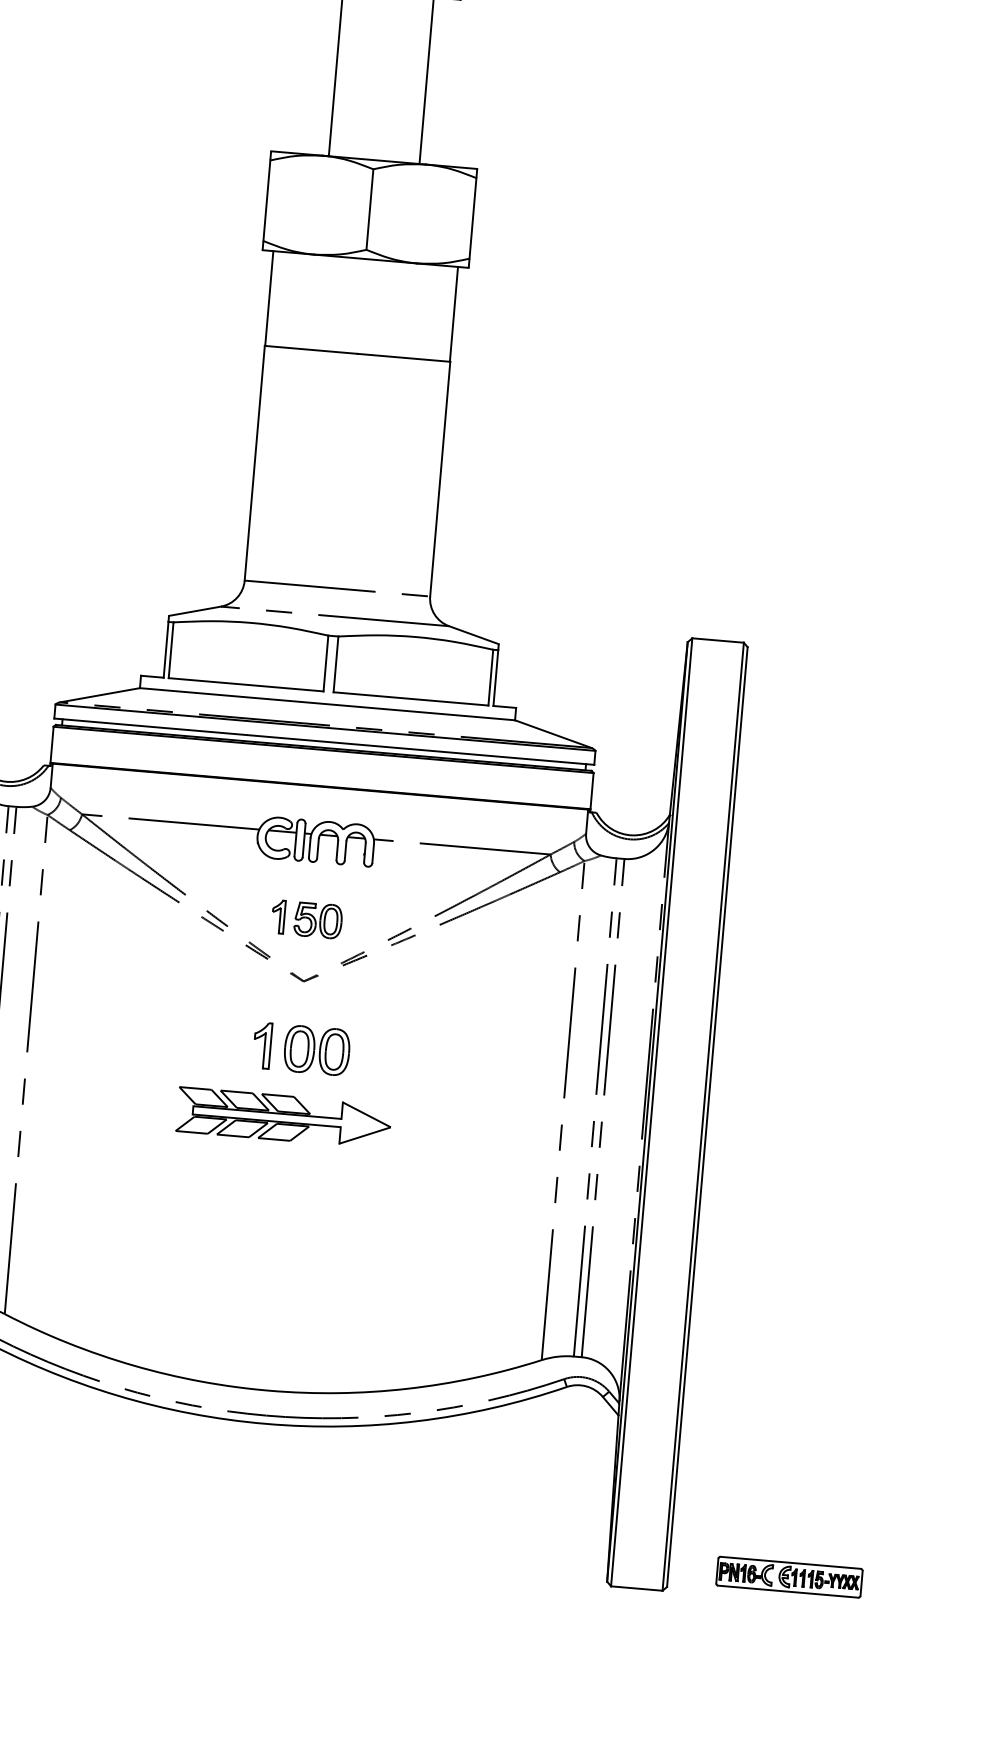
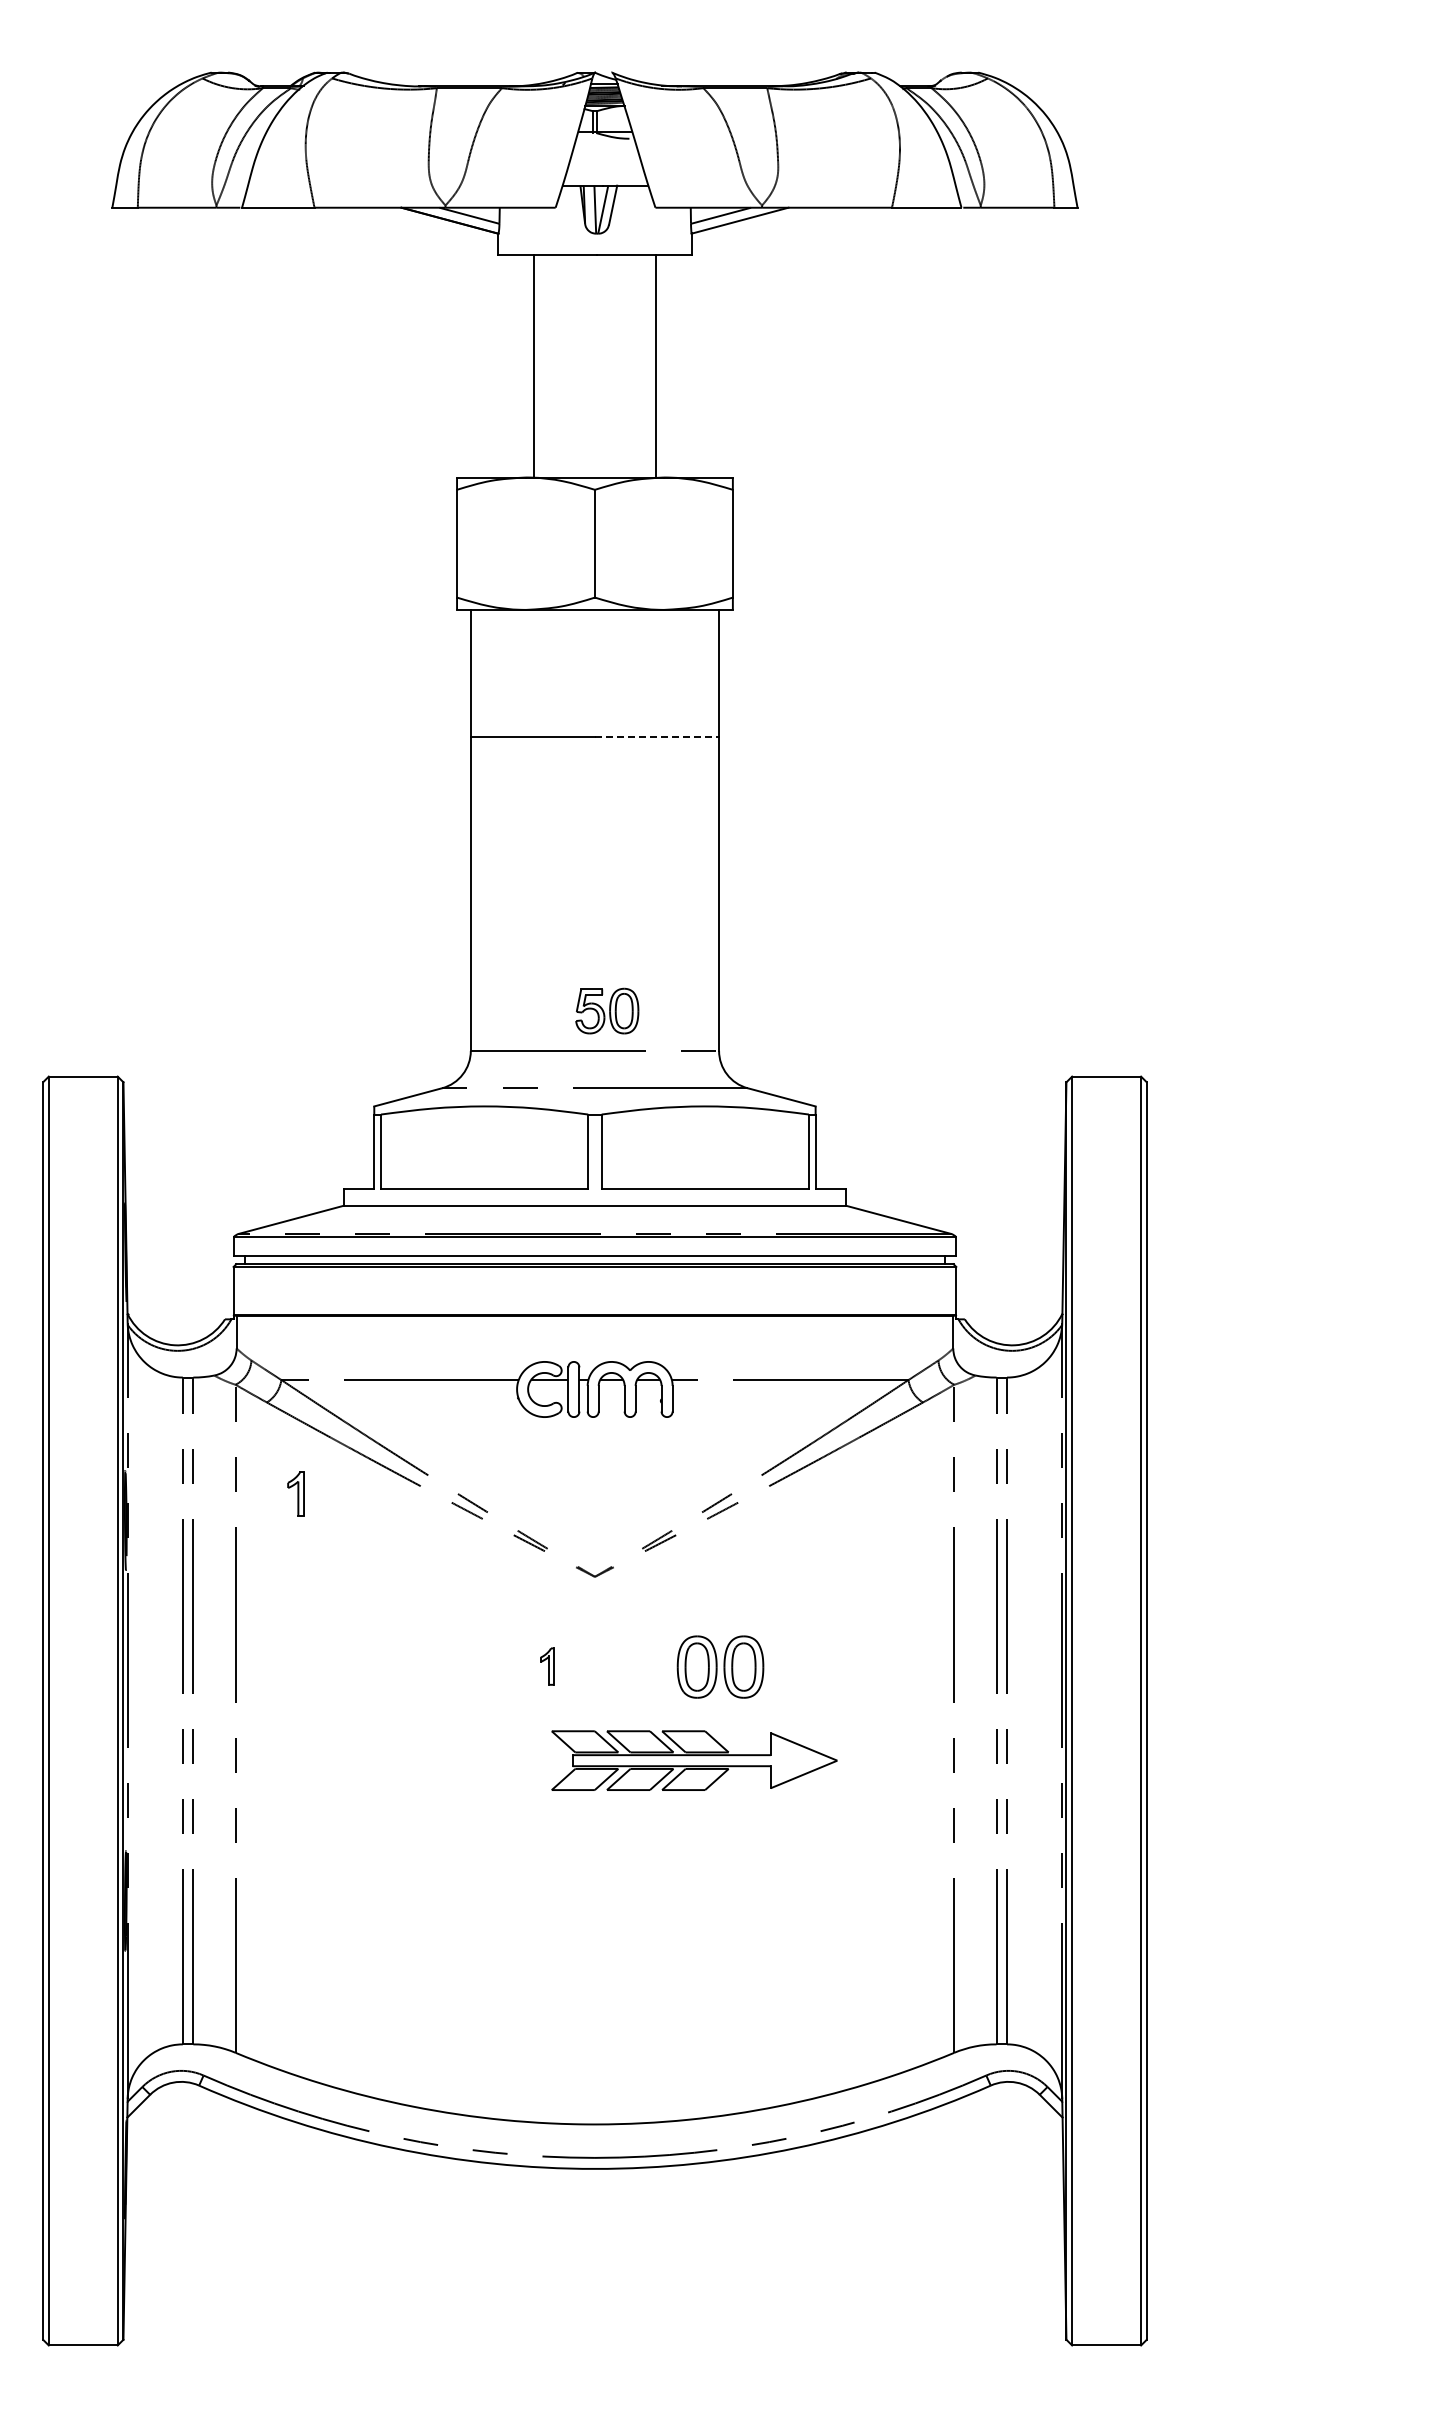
line: (404, 357) -> (657, 736), solid -> dashed
part: (278, 916) -> (295, 1493), moved
part: (318, 920) -> (607, 1010), moved
part: (262, 1045) -> (547, 1666), size x0.6
part: (317, 1050) -> (720, 1666), moved
part: (284, 1118) -> (694, 1760), moved
part: (789, 1576) -> (1307, 2312), removed

